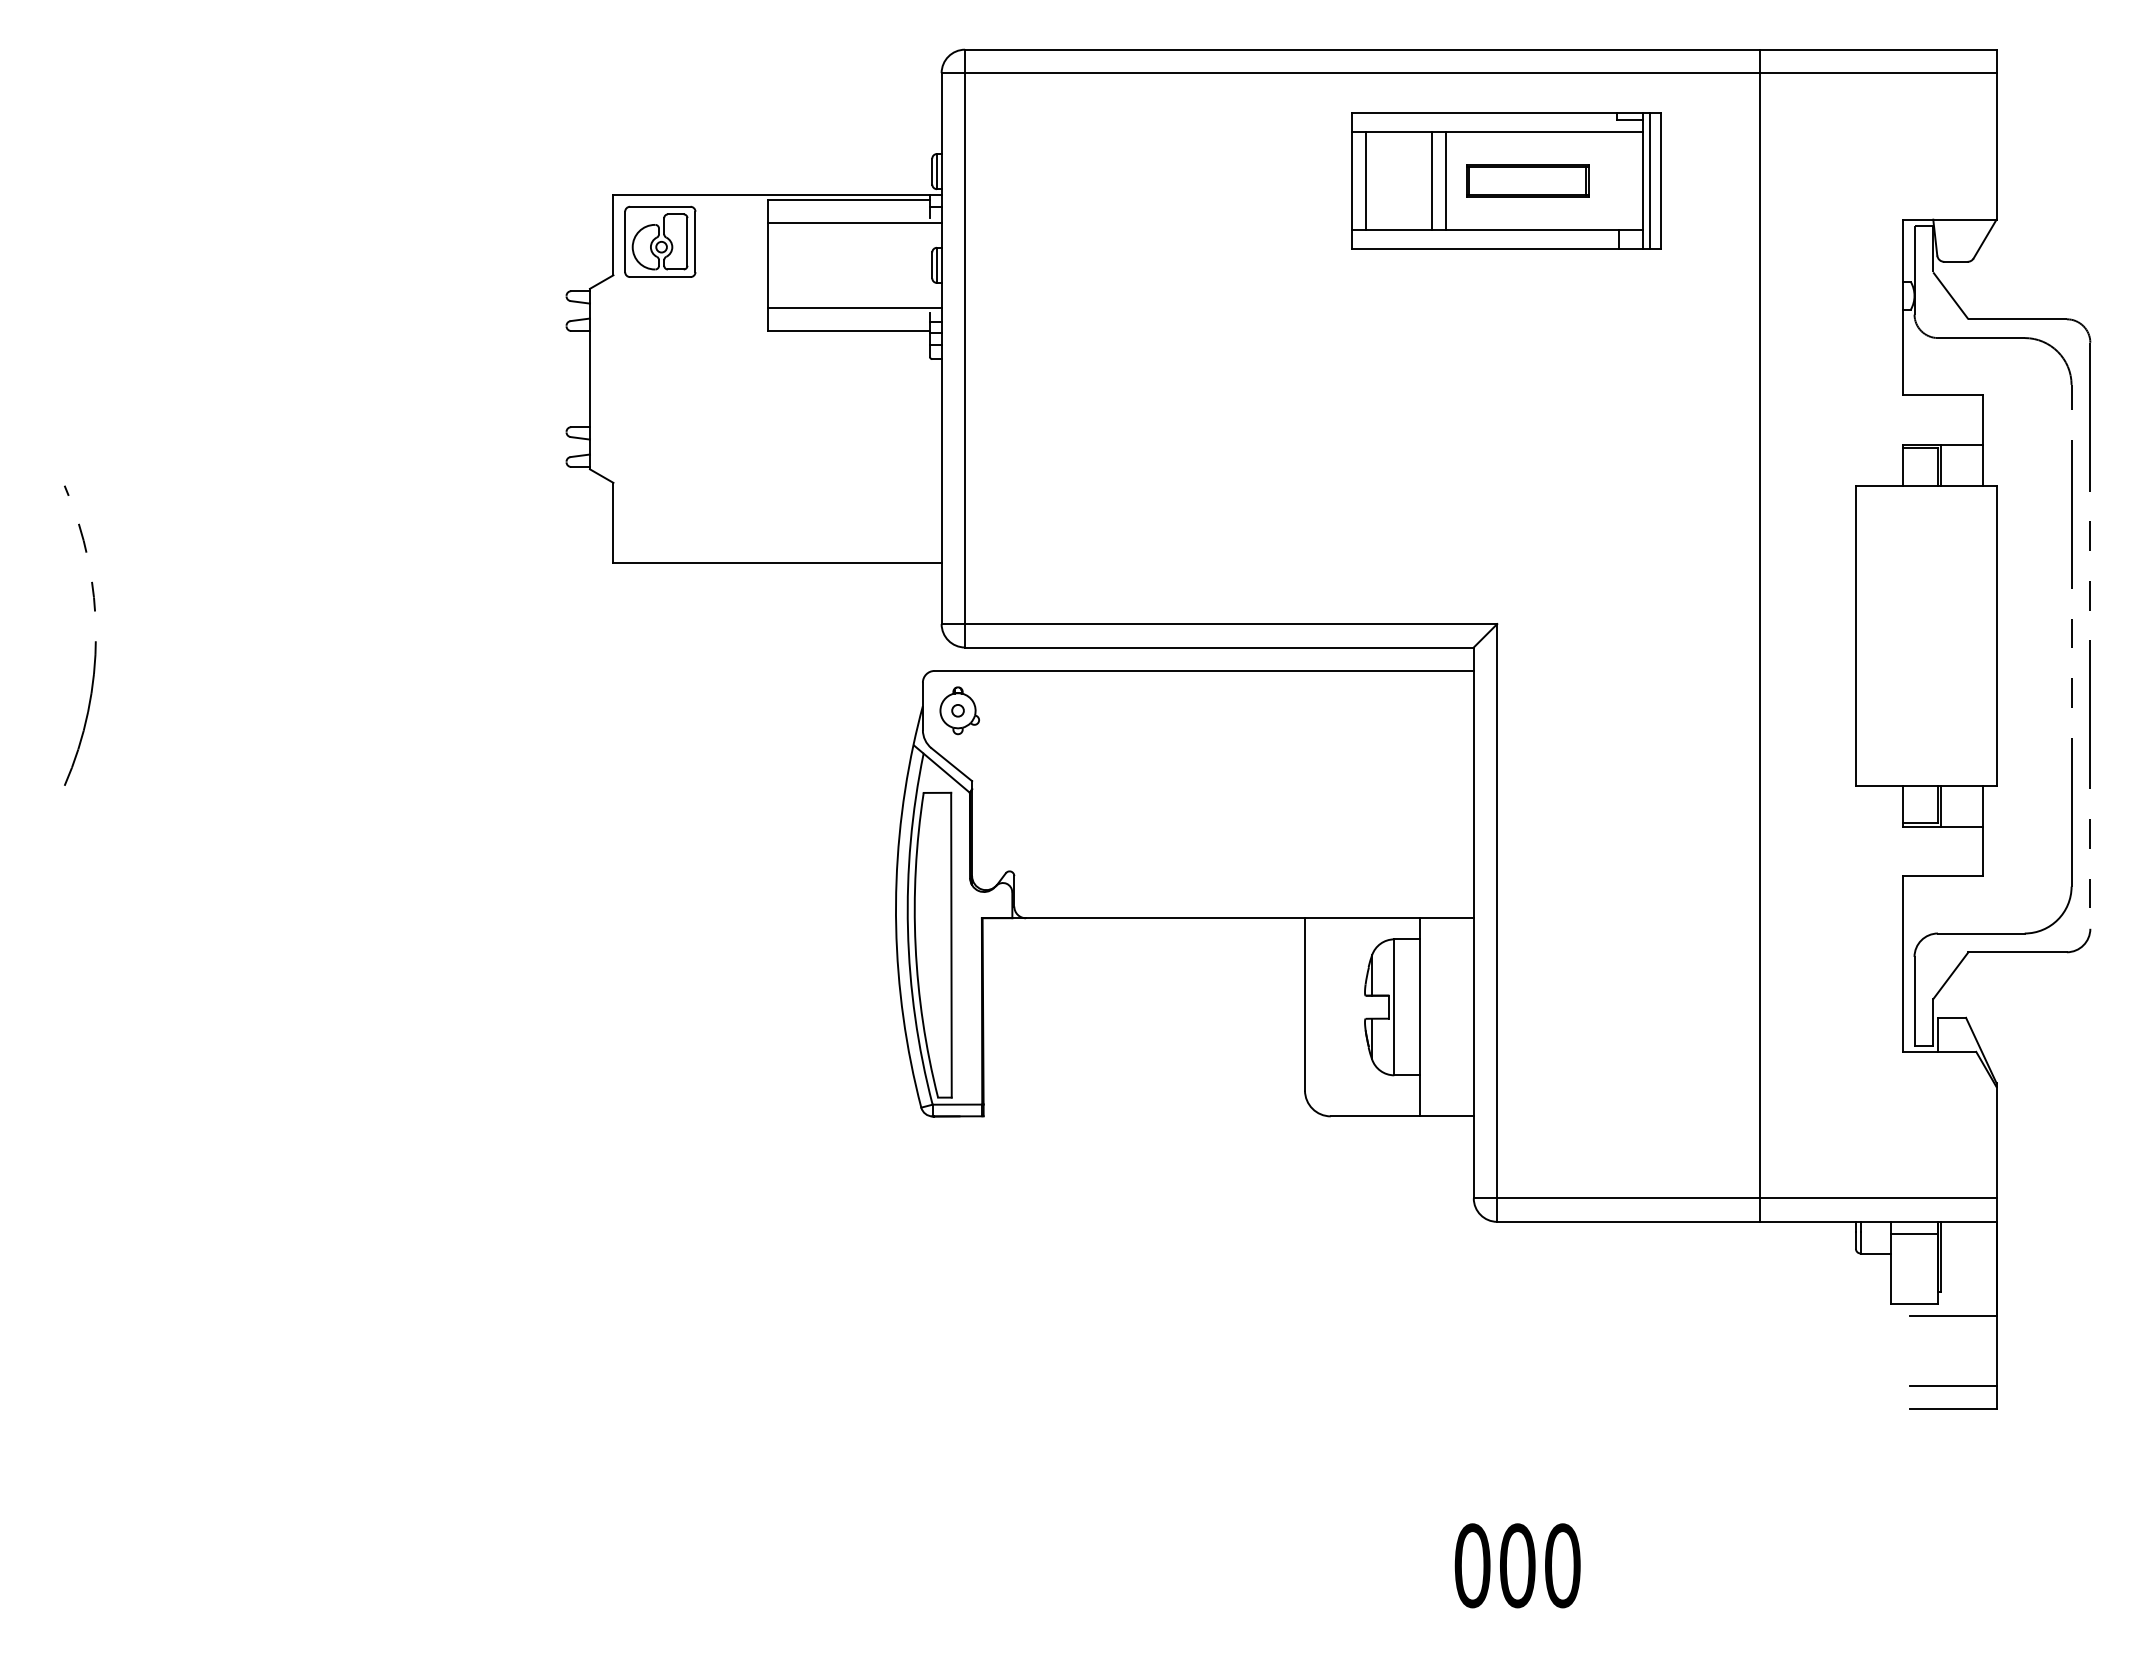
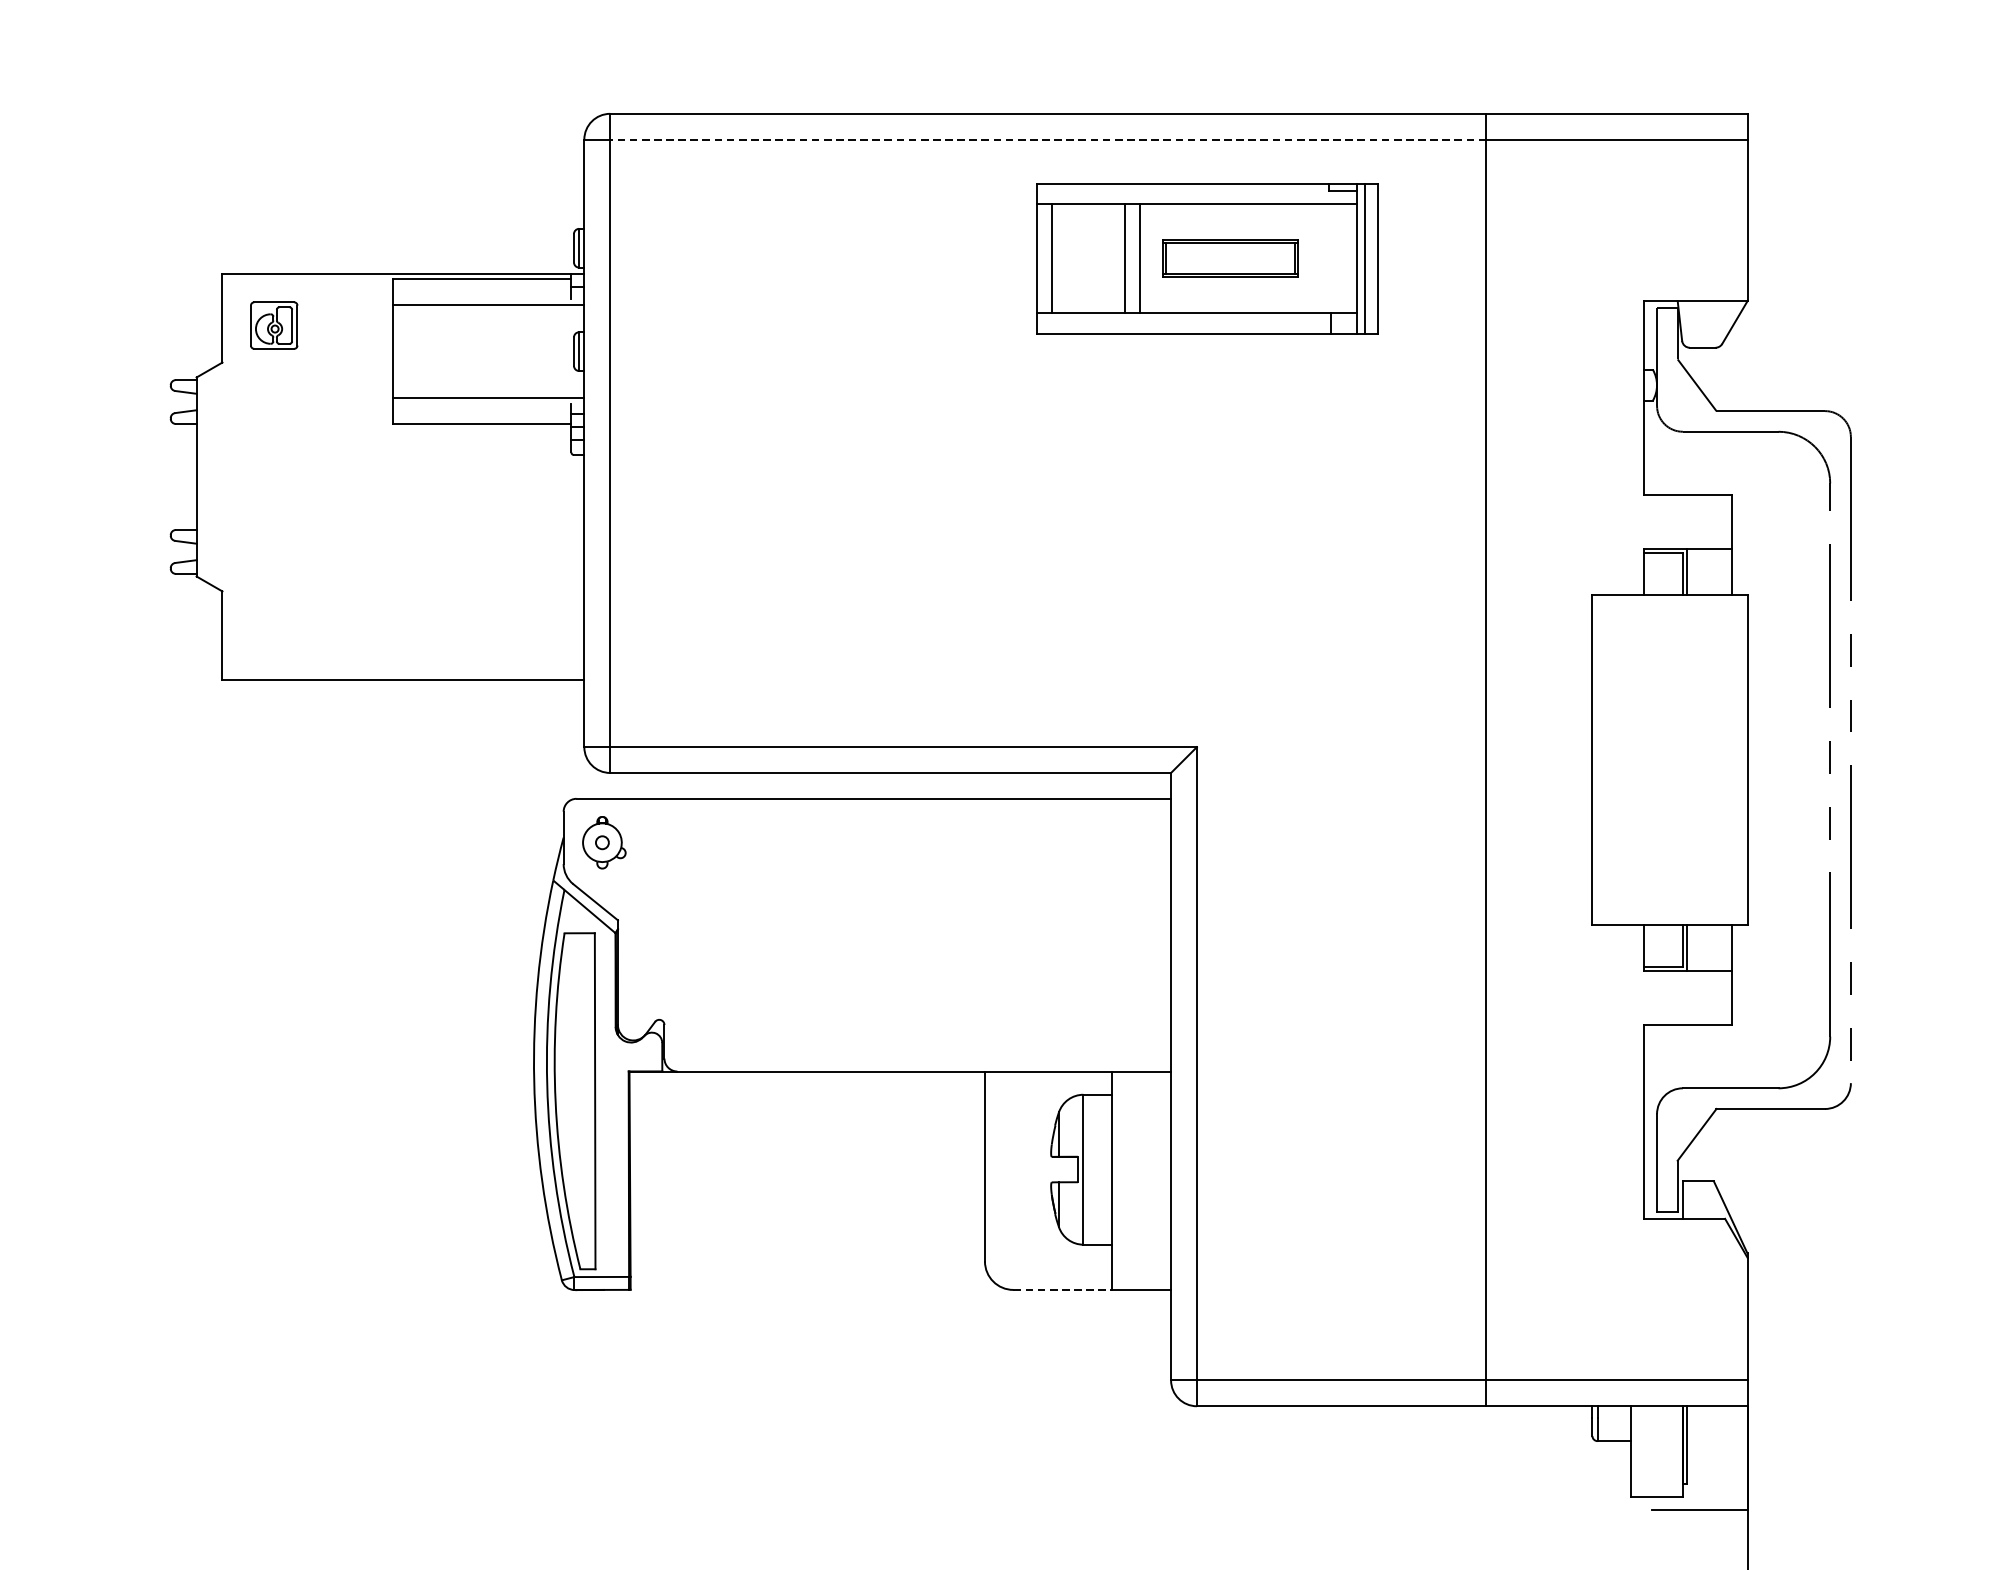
line: (1361, 73) -> (1047, 140), solid -> dashed
part: (660, 241) -> (274, 325), size x0.6
line: (1375, 1116) -> (1062, 1290), solid -> dashed
line: (1914, 1233) -> (1657, 1419), removed

